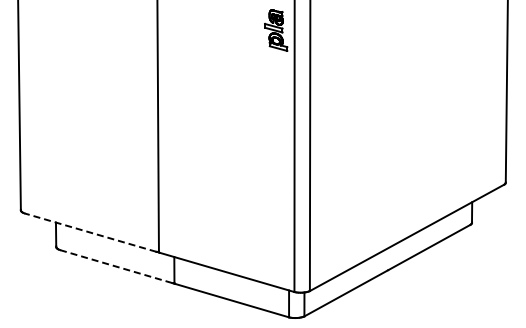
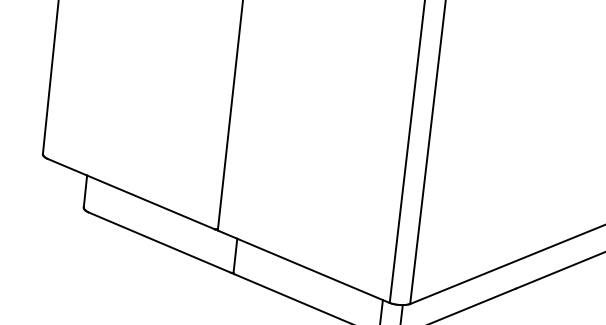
line: (90, 232) -> (130, 193), dashed -> solid
line: (116, 266) -> (159, 242), dashed -> solid

